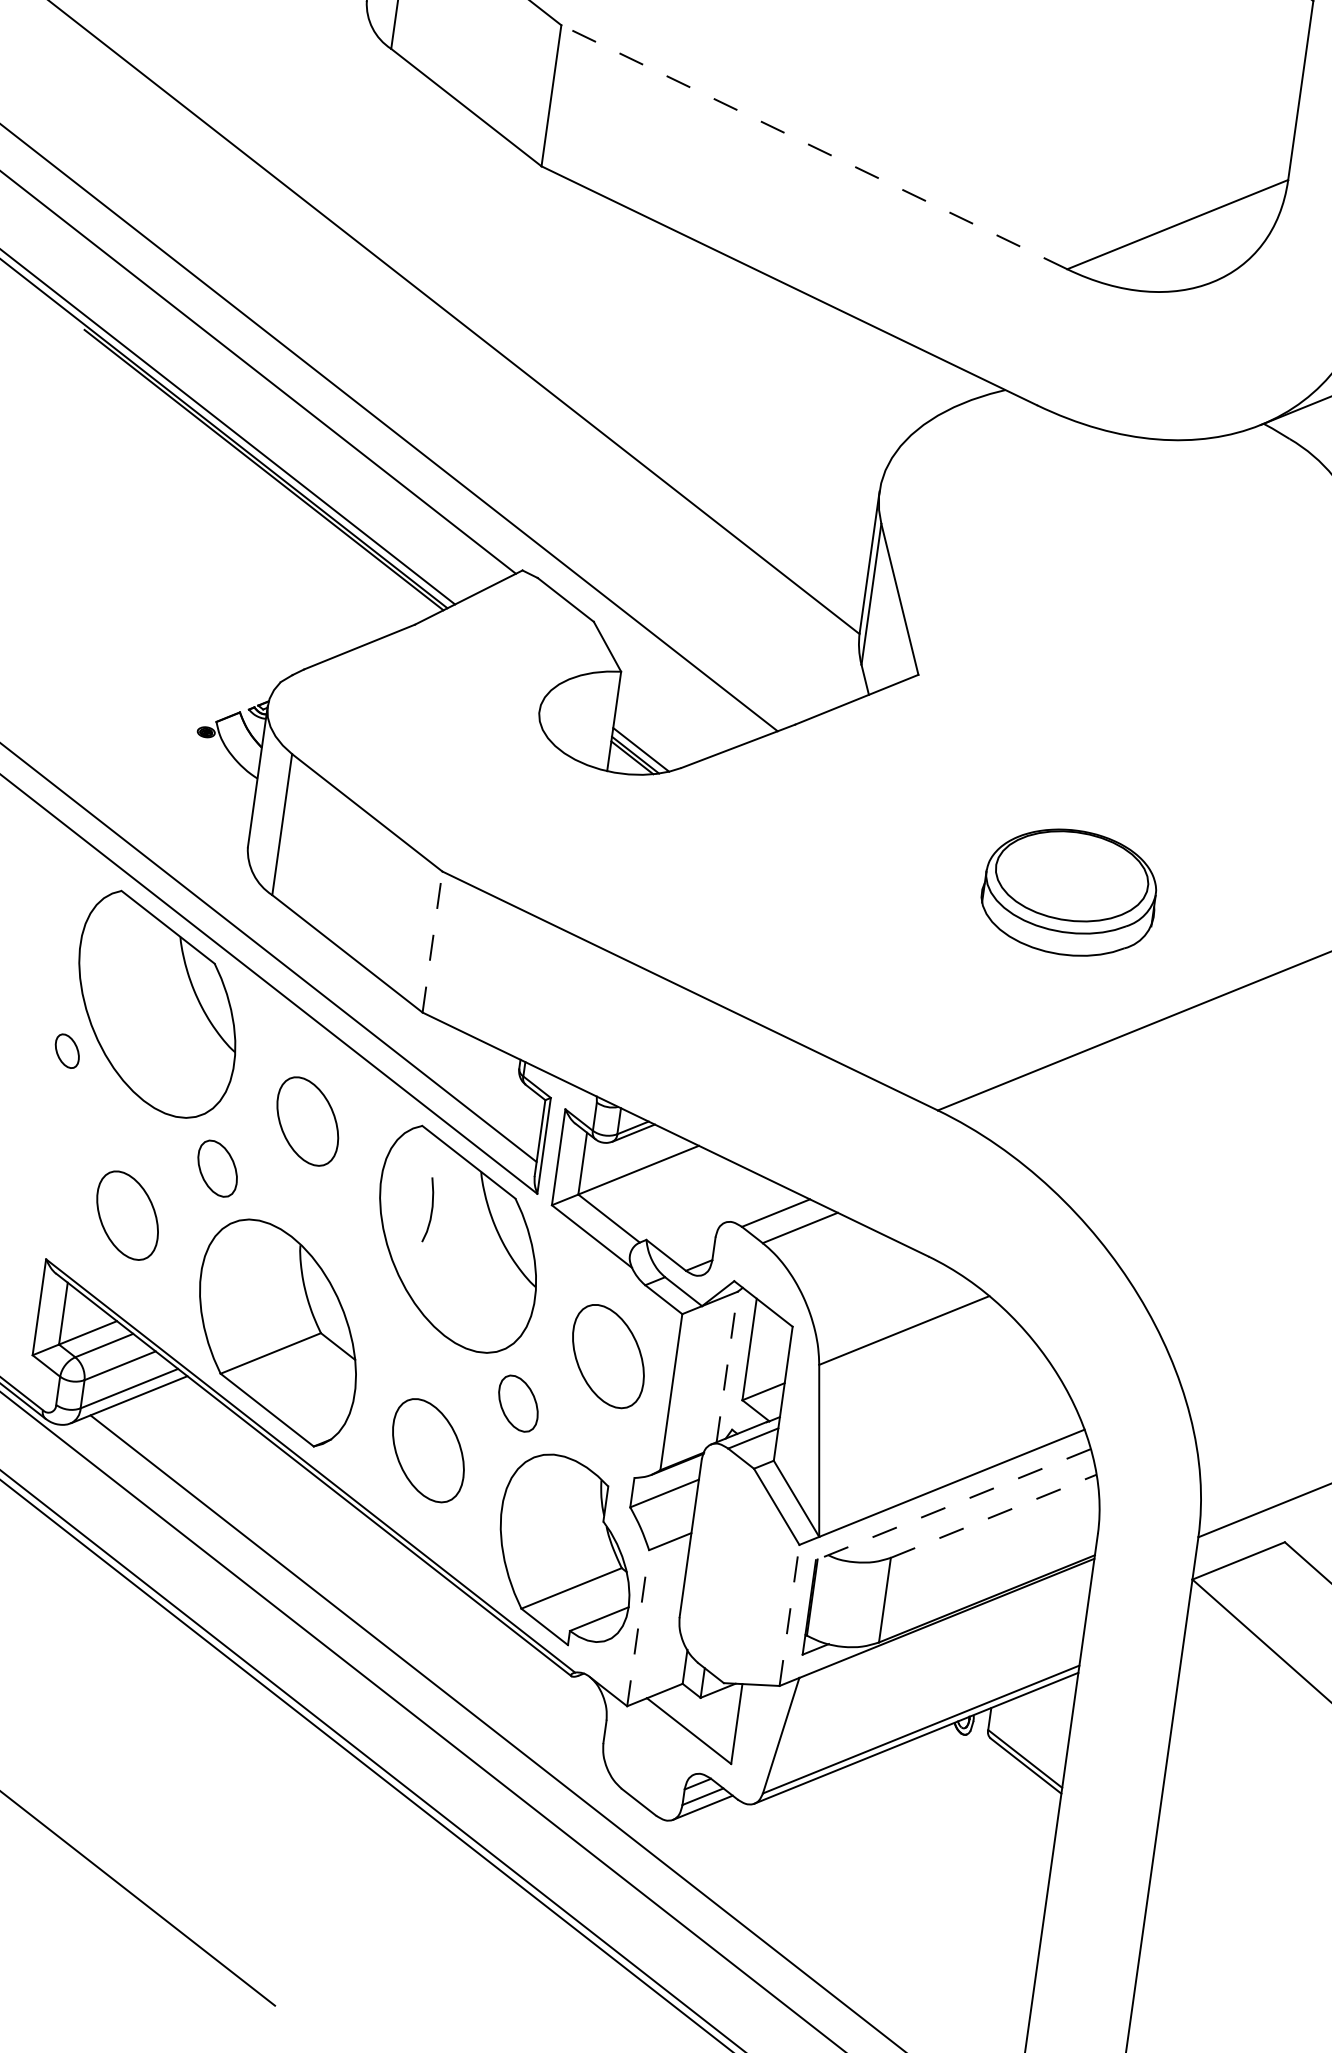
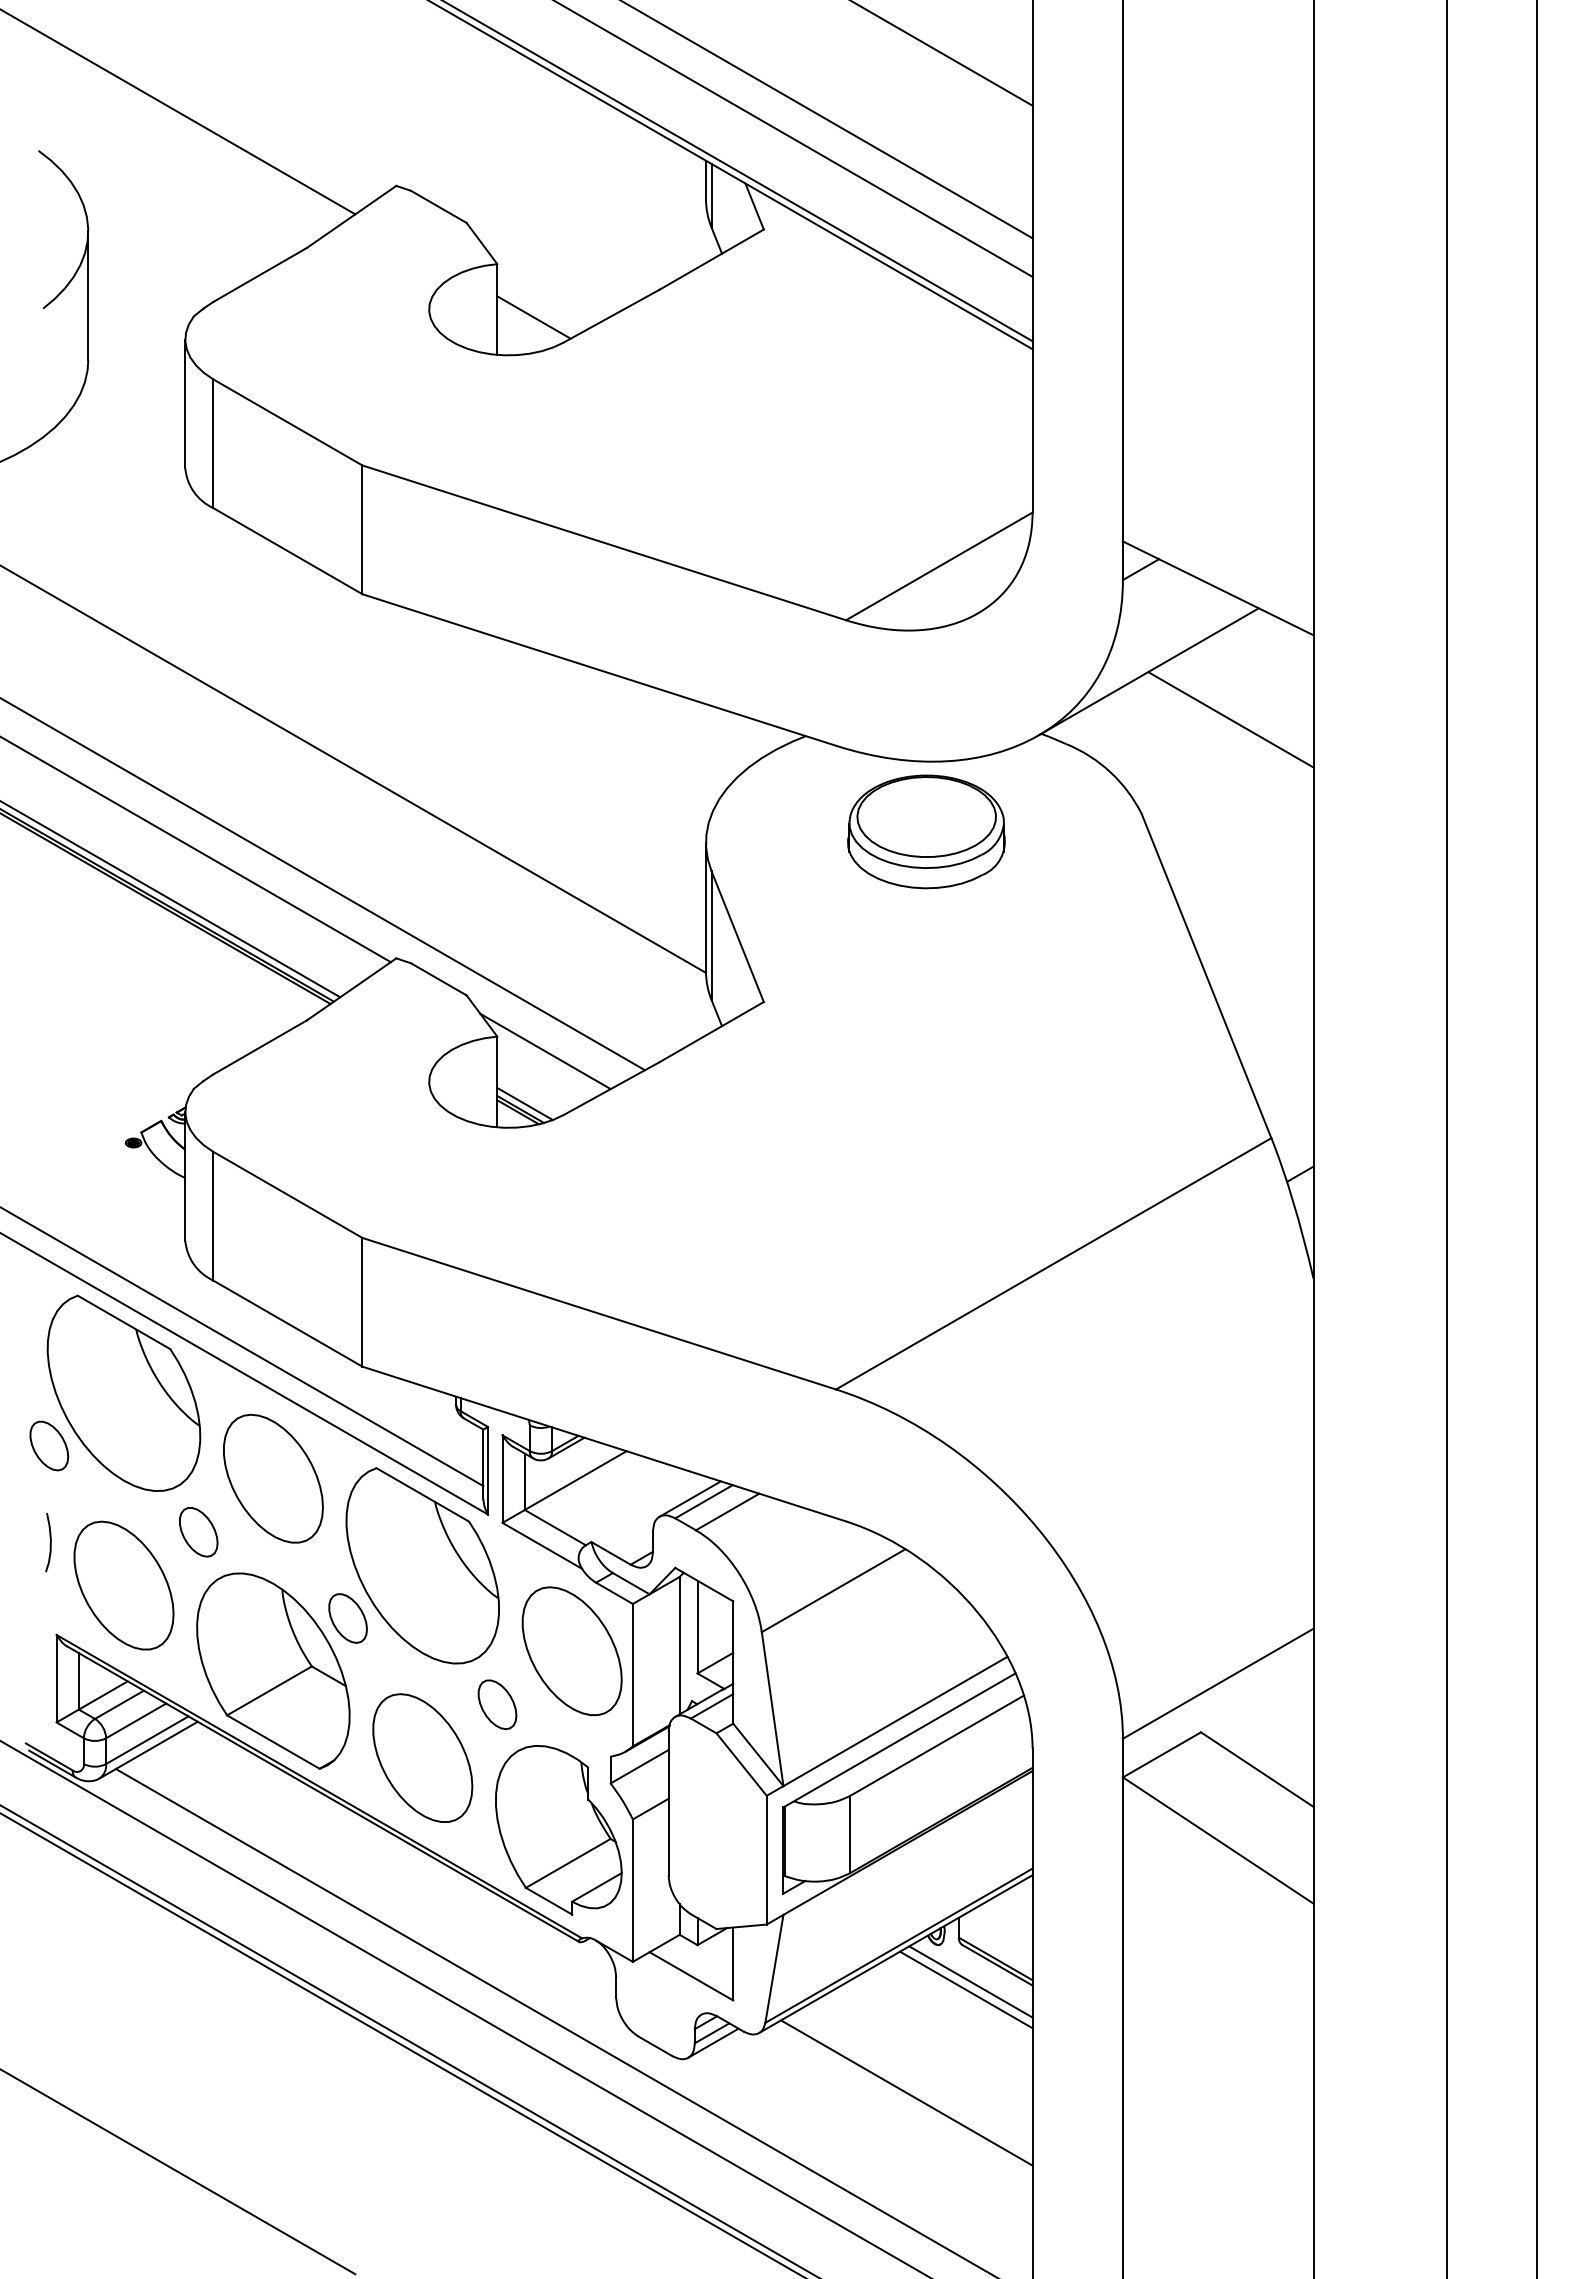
line: (814, 146) -> (604, 542), dashed -> solid
line: (671, 695) -> (545, 1051), added
part: (1069, 892) -> (926, 831), moved
line: (432, 941) -> (362, 1301), dashed -> solid
part: (67, 1050) -> (49, 1445), size x1.67
part: (307, 1121) -> (273, 1478), size x1.67
line: (760, 1207) -> (689, 1498), added
curve: (430, 1210) -> (49, 1542), moved
part: (127, 1215) -> (123, 1585), size x1.67
part: (367, 1286) -> (347, 1618), added
part: (607, 1355) -> (571, 1650), size x1.43
line: (726, 1366) -> (679, 1645), dashed -> solid
part: (428, 1449) -> (422, 1757), size x1.43
line: (953, 1504) -> (899, 1740), dashed -> solid
line: (994, 1516) -> (937, 1745), dashed -> solid
line: (789, 1614) -> (766, 1859), dashed -> solid
line: (637, 1627) -> (632, 1890), dashed -> solid
line: (994, 1779) -> (970, 1981), added
line: (988, 1787) -> (966, 1989), added
line: (906, 1891) -> (906, 2092), added

